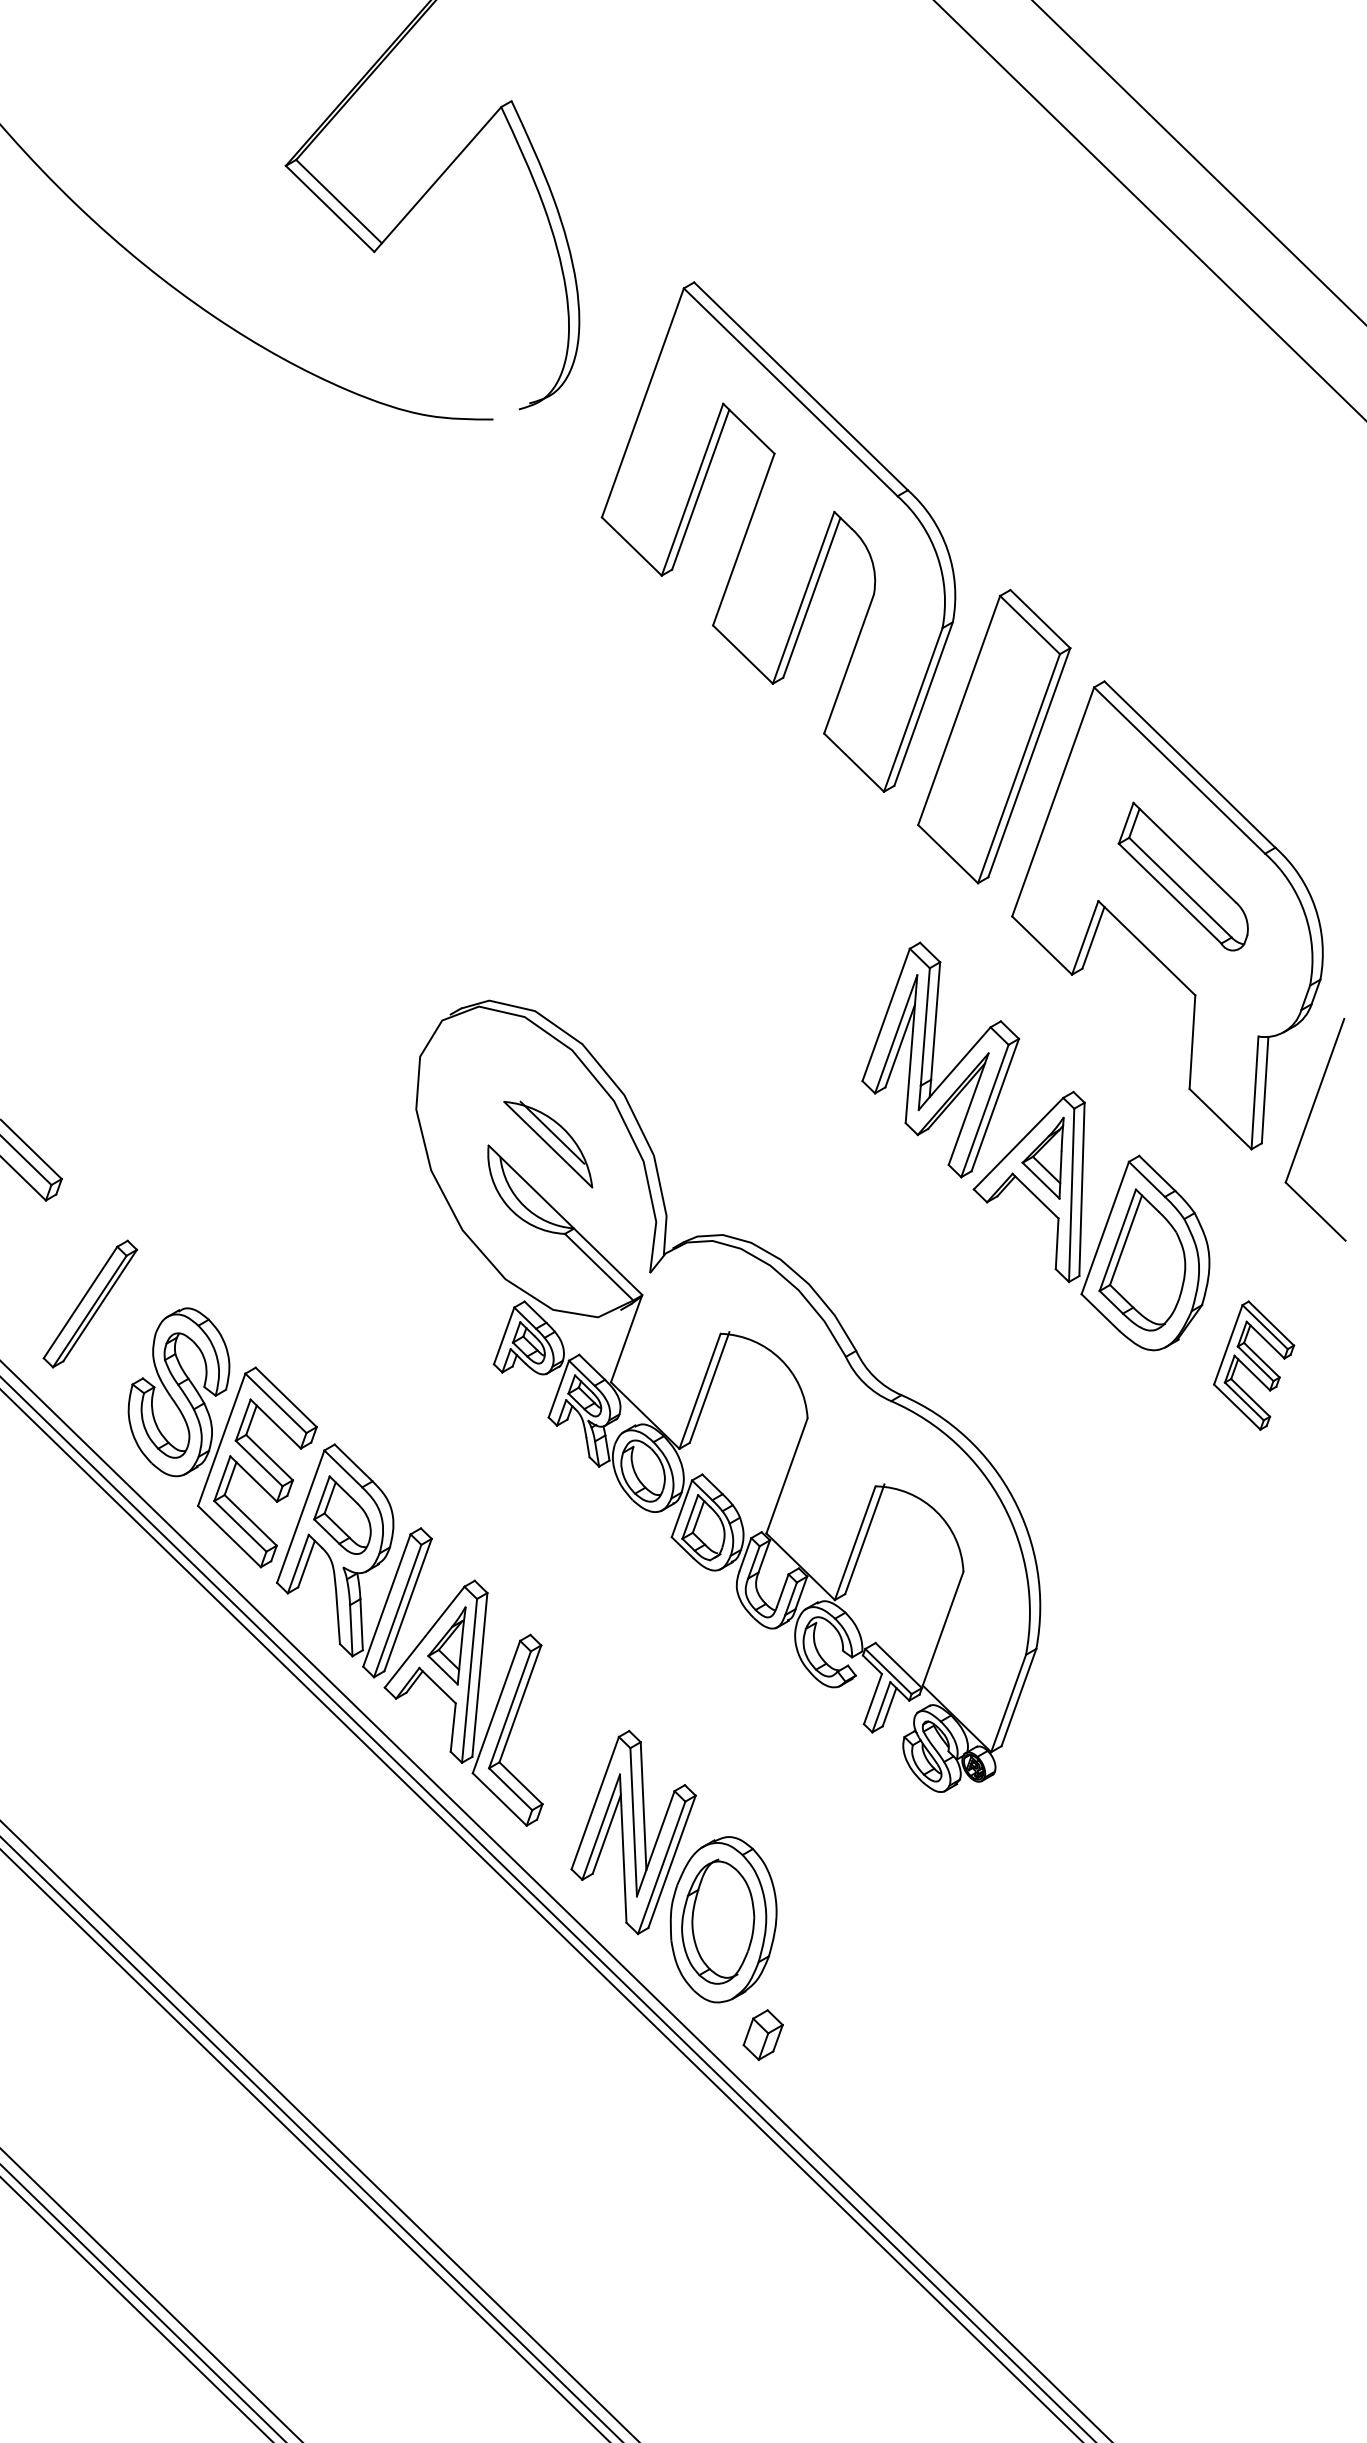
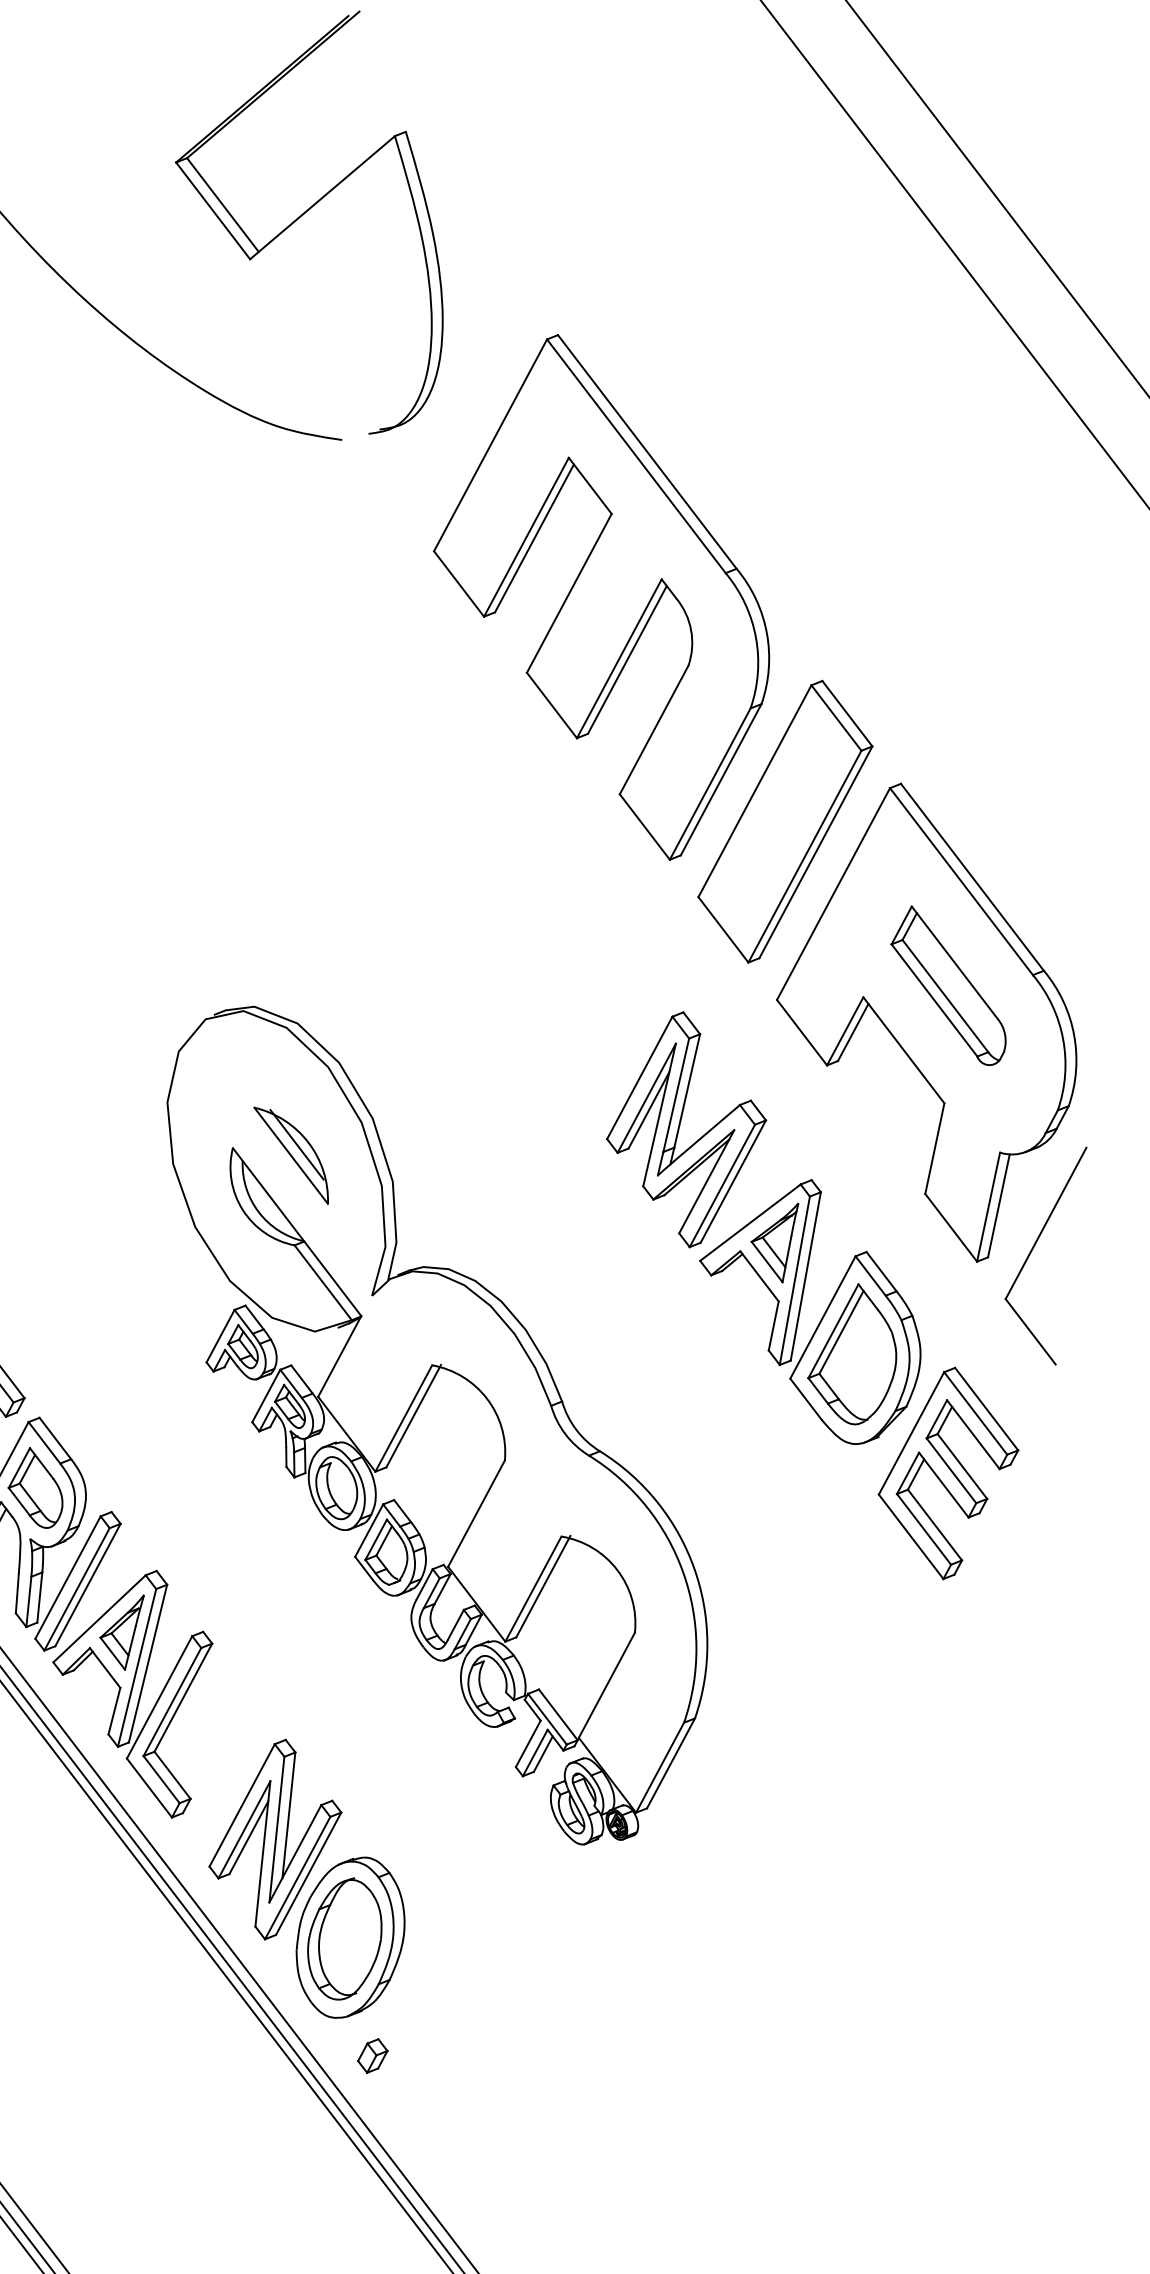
part: (1253, 1365) -> (947, 1473), size x1.67
part: (763, 2034) -> (373, 2055), size x0.71

